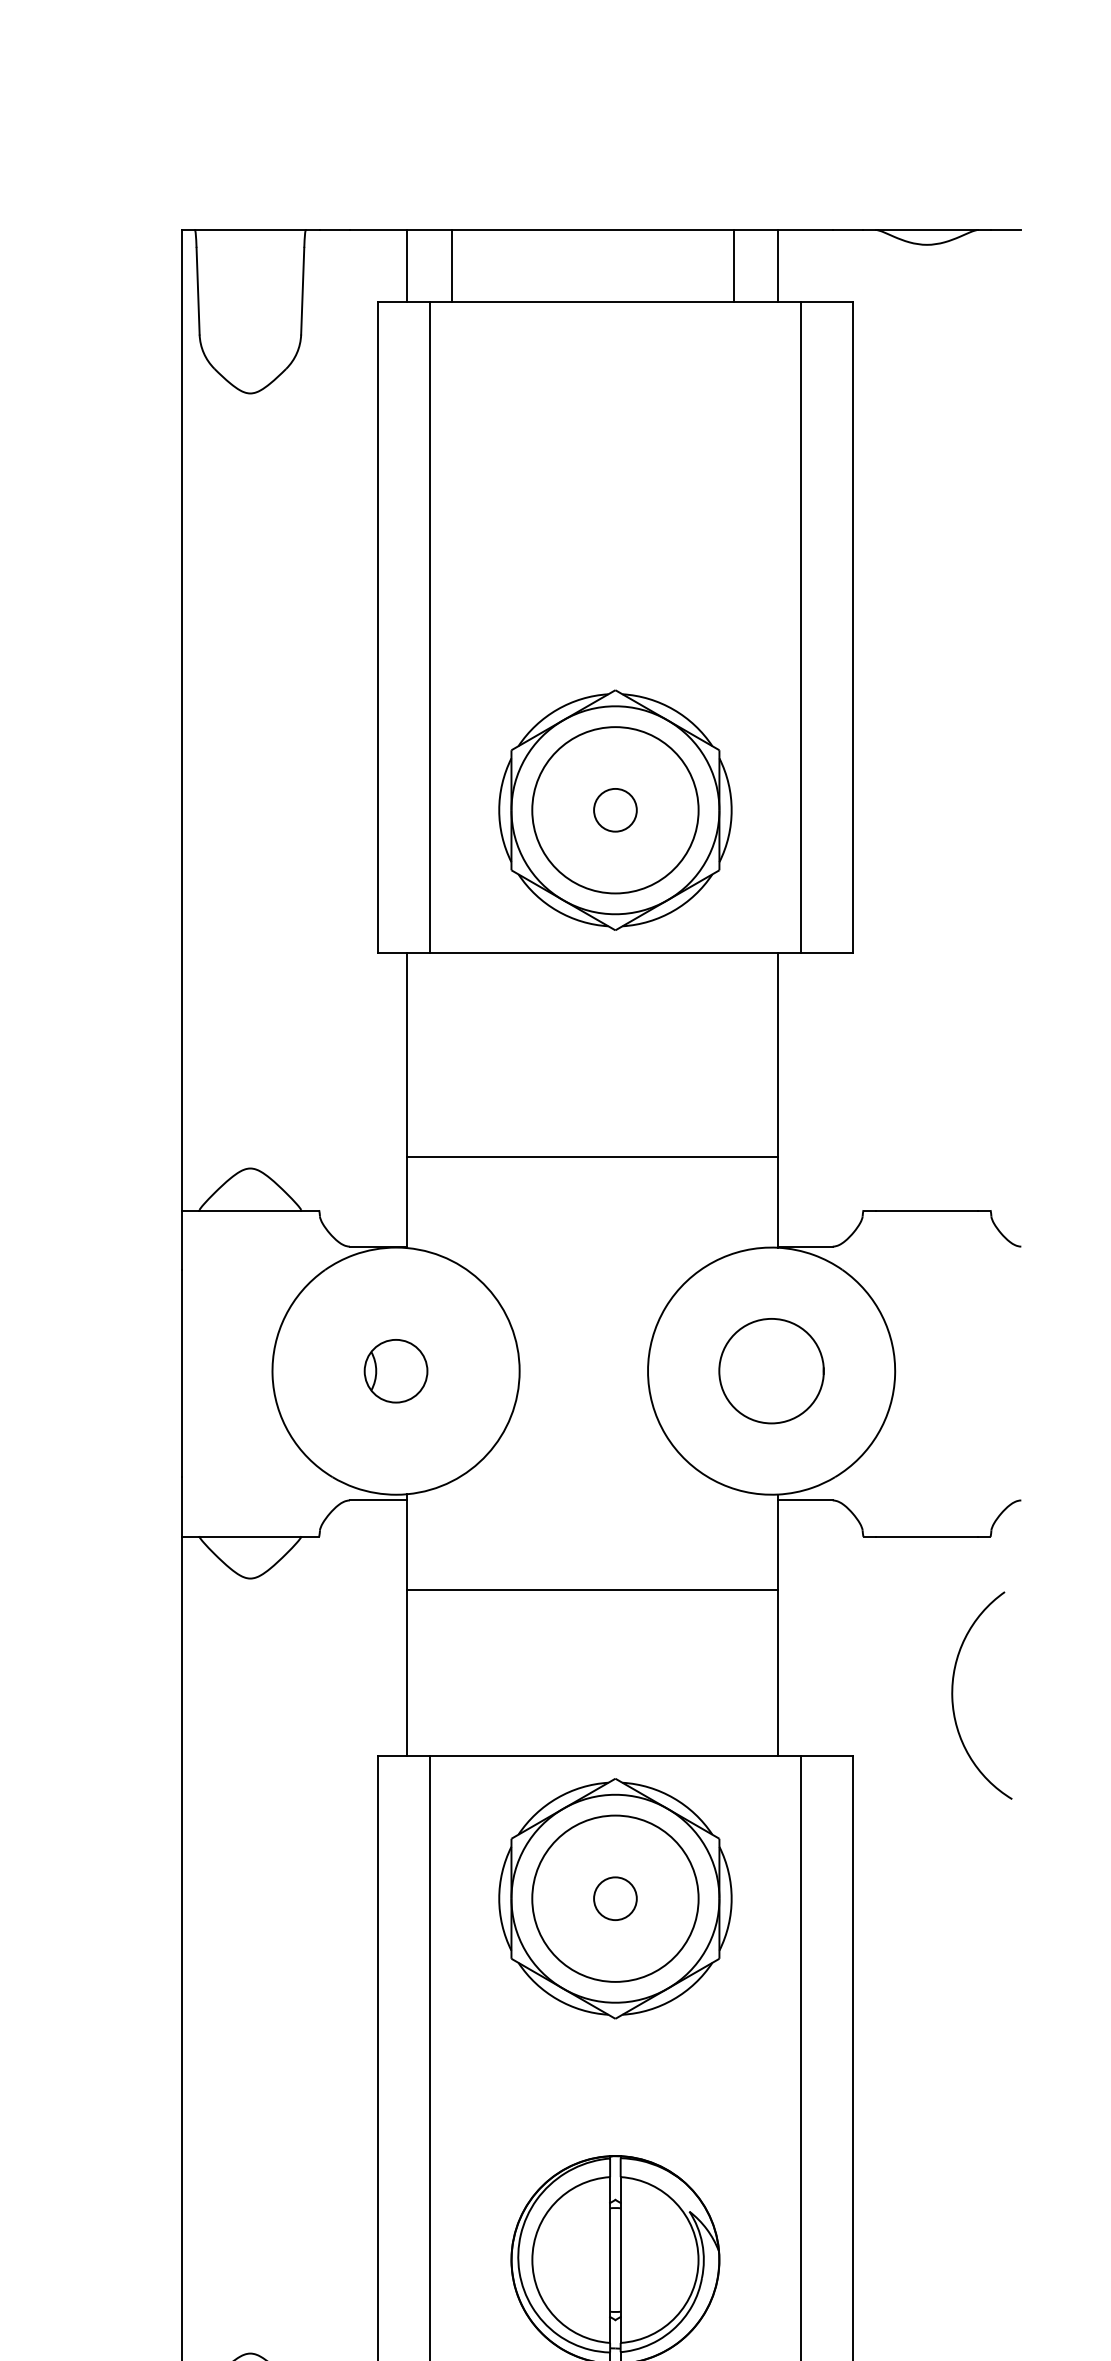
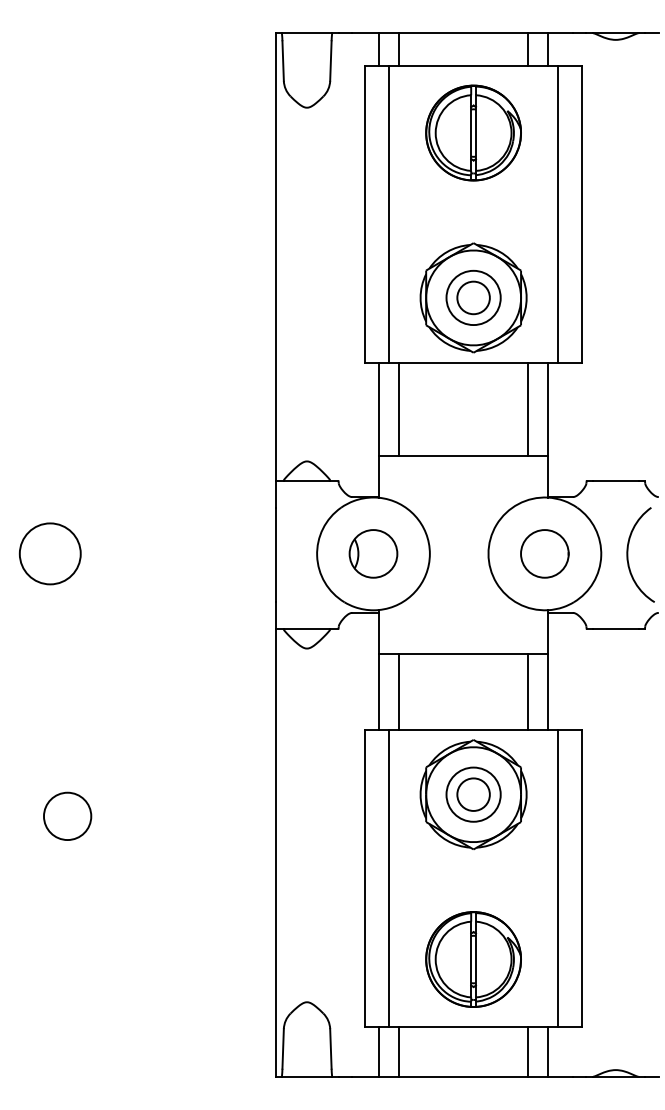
part: (615, 447) -> (473, 132), added
circle: (615, 809) -> (473, 297), size x0.71
circle: (615, 809) -> (473, 297), size x1.67
line: (453, 1054) -> (399, 409), added
line: (733, 1054) -> (527, 409), added
part: (396, 1370) -> (373, 553), size x1.67
line: (453, 1672) -> (399, 691), added
line: (733, 1672) -> (527, 691), added
arc: (954, 1694) -> (628, 554), moved
circle: (615, 1898) -> (473, 794), size x0.71
circle: (615, 1898) -> (473, 794), size x1.67

